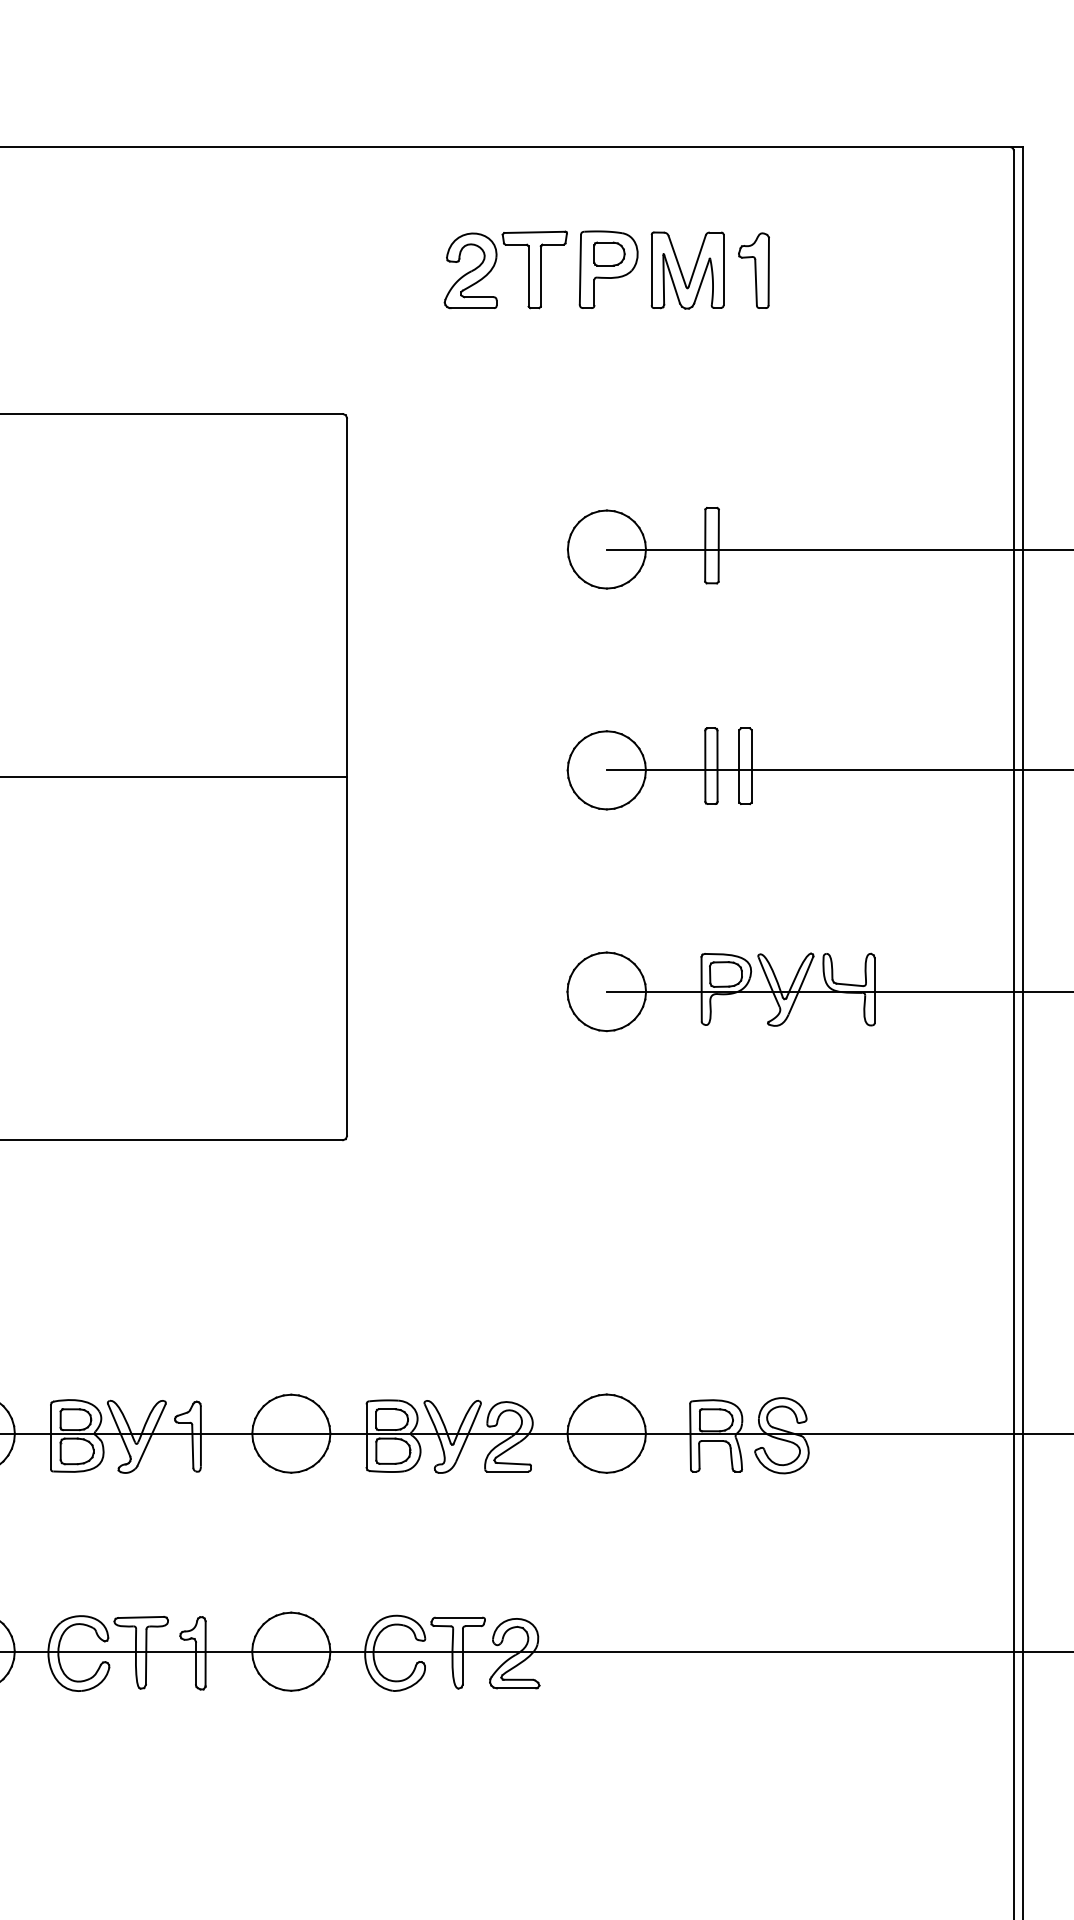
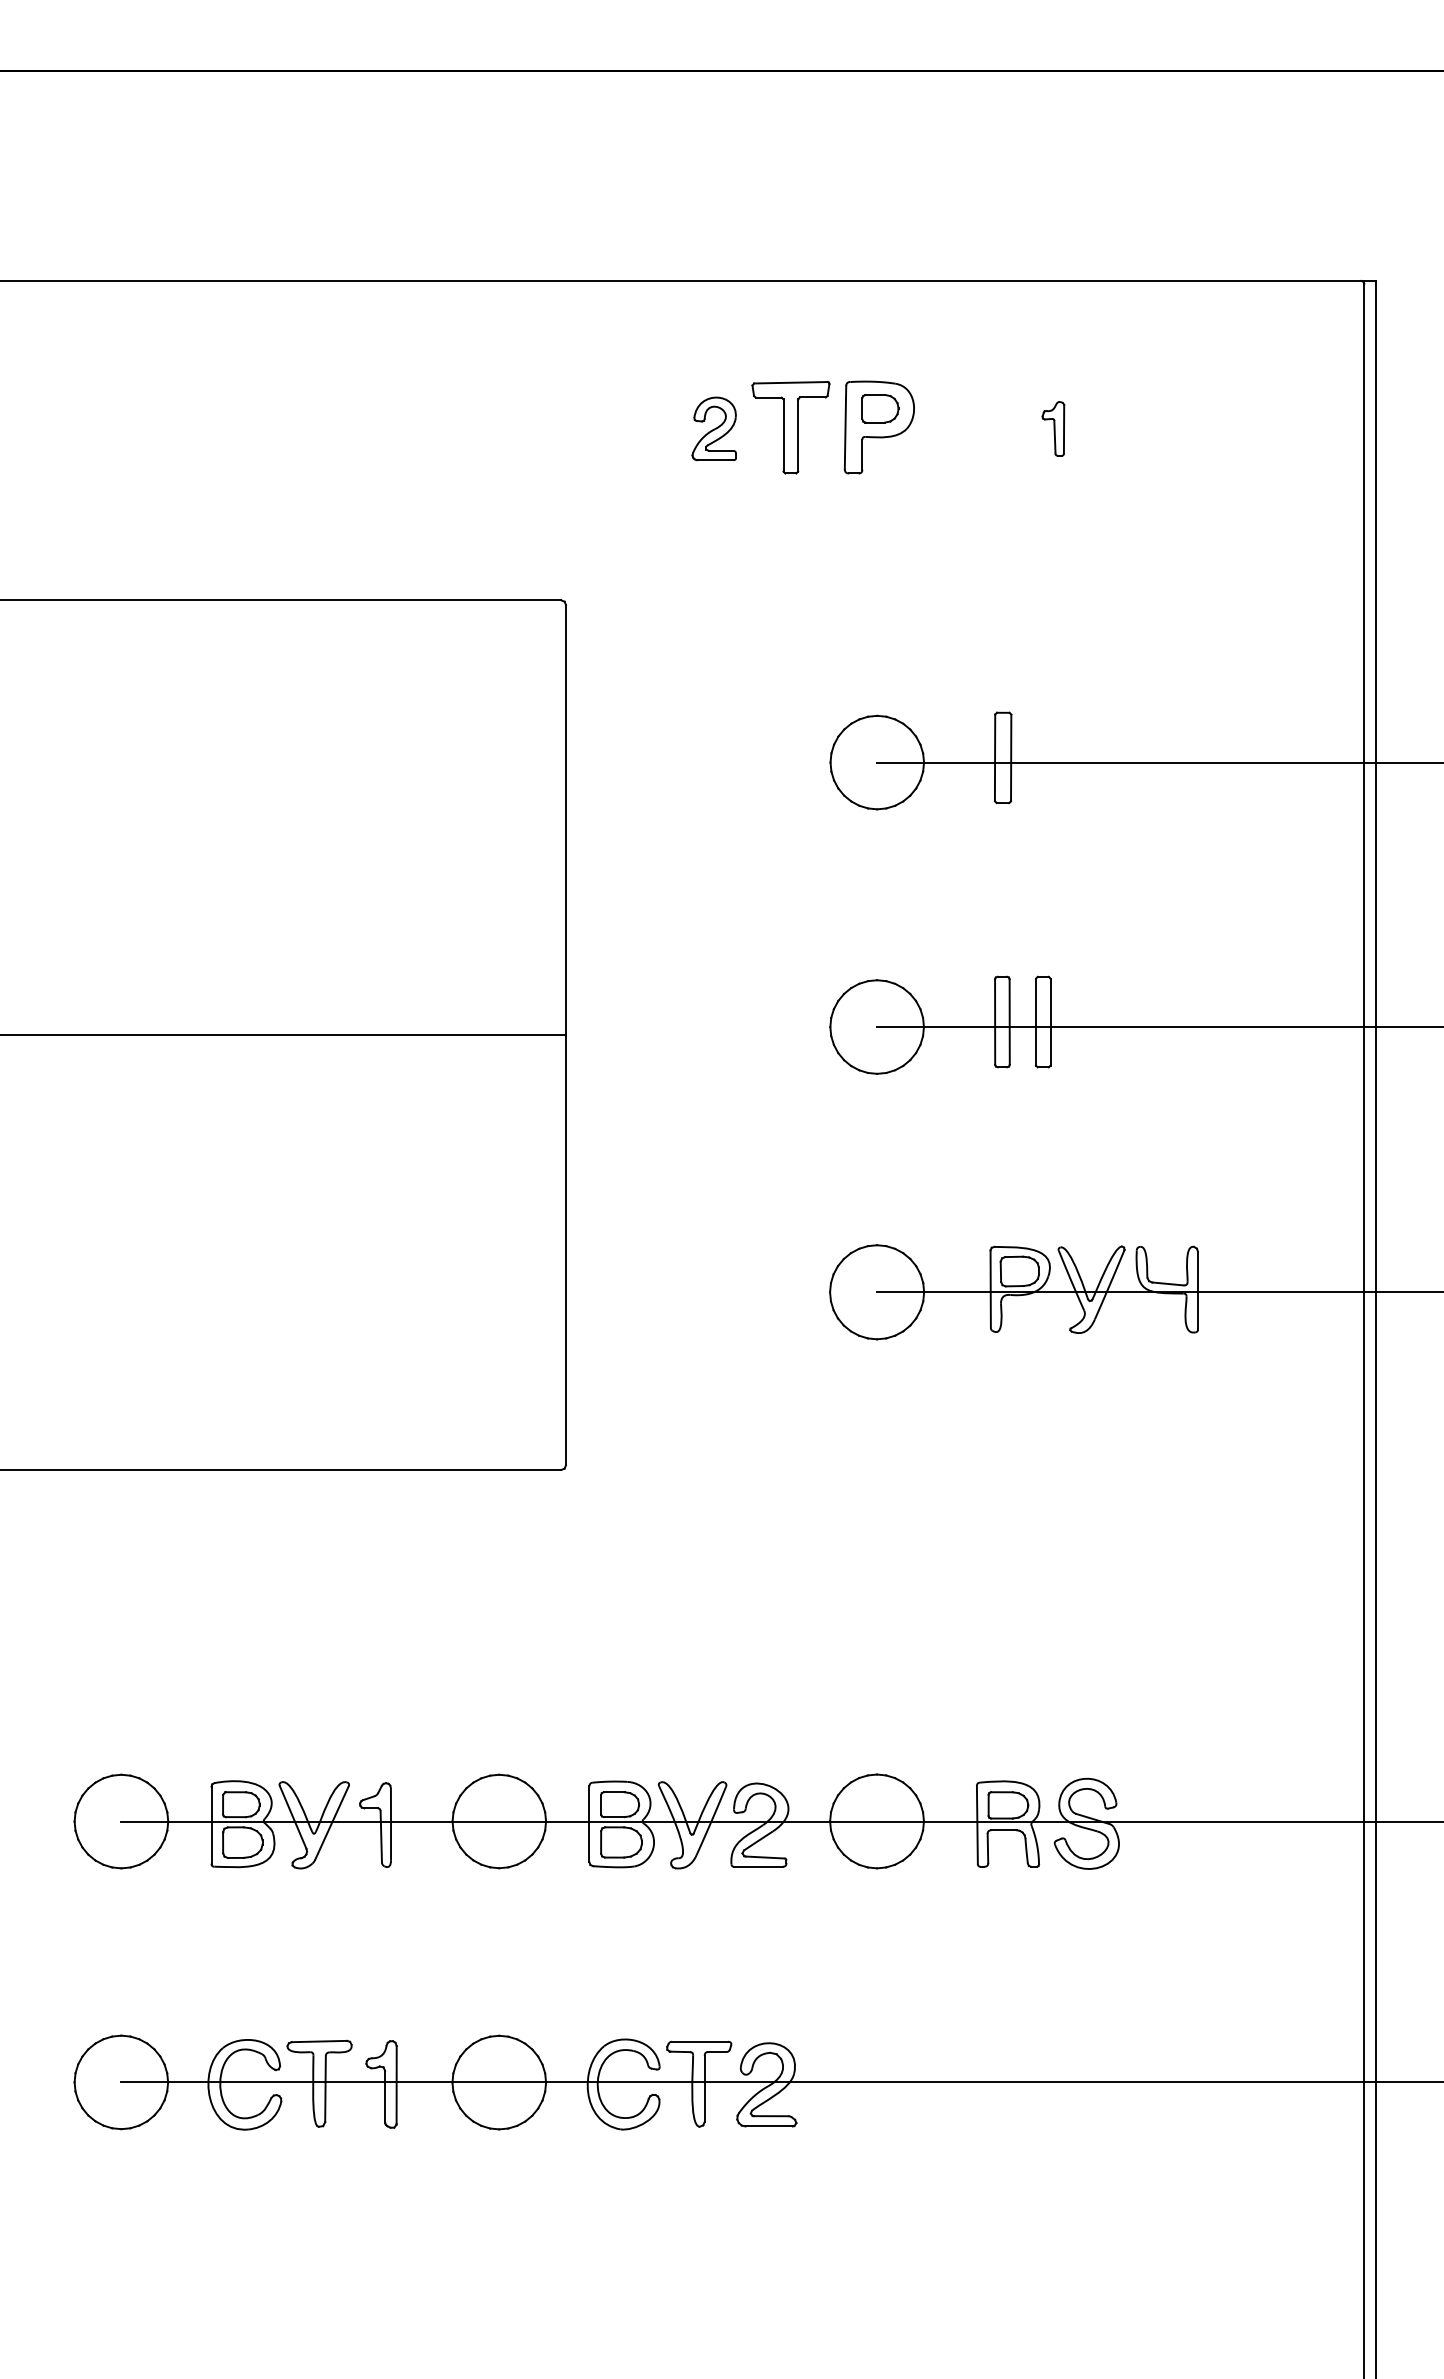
part: (471, 270) -> (714, 428), size x0.7
part: (754, 270) -> (1053, 428), size x0.6
part: (682, 272) -> (967, 430), removed

